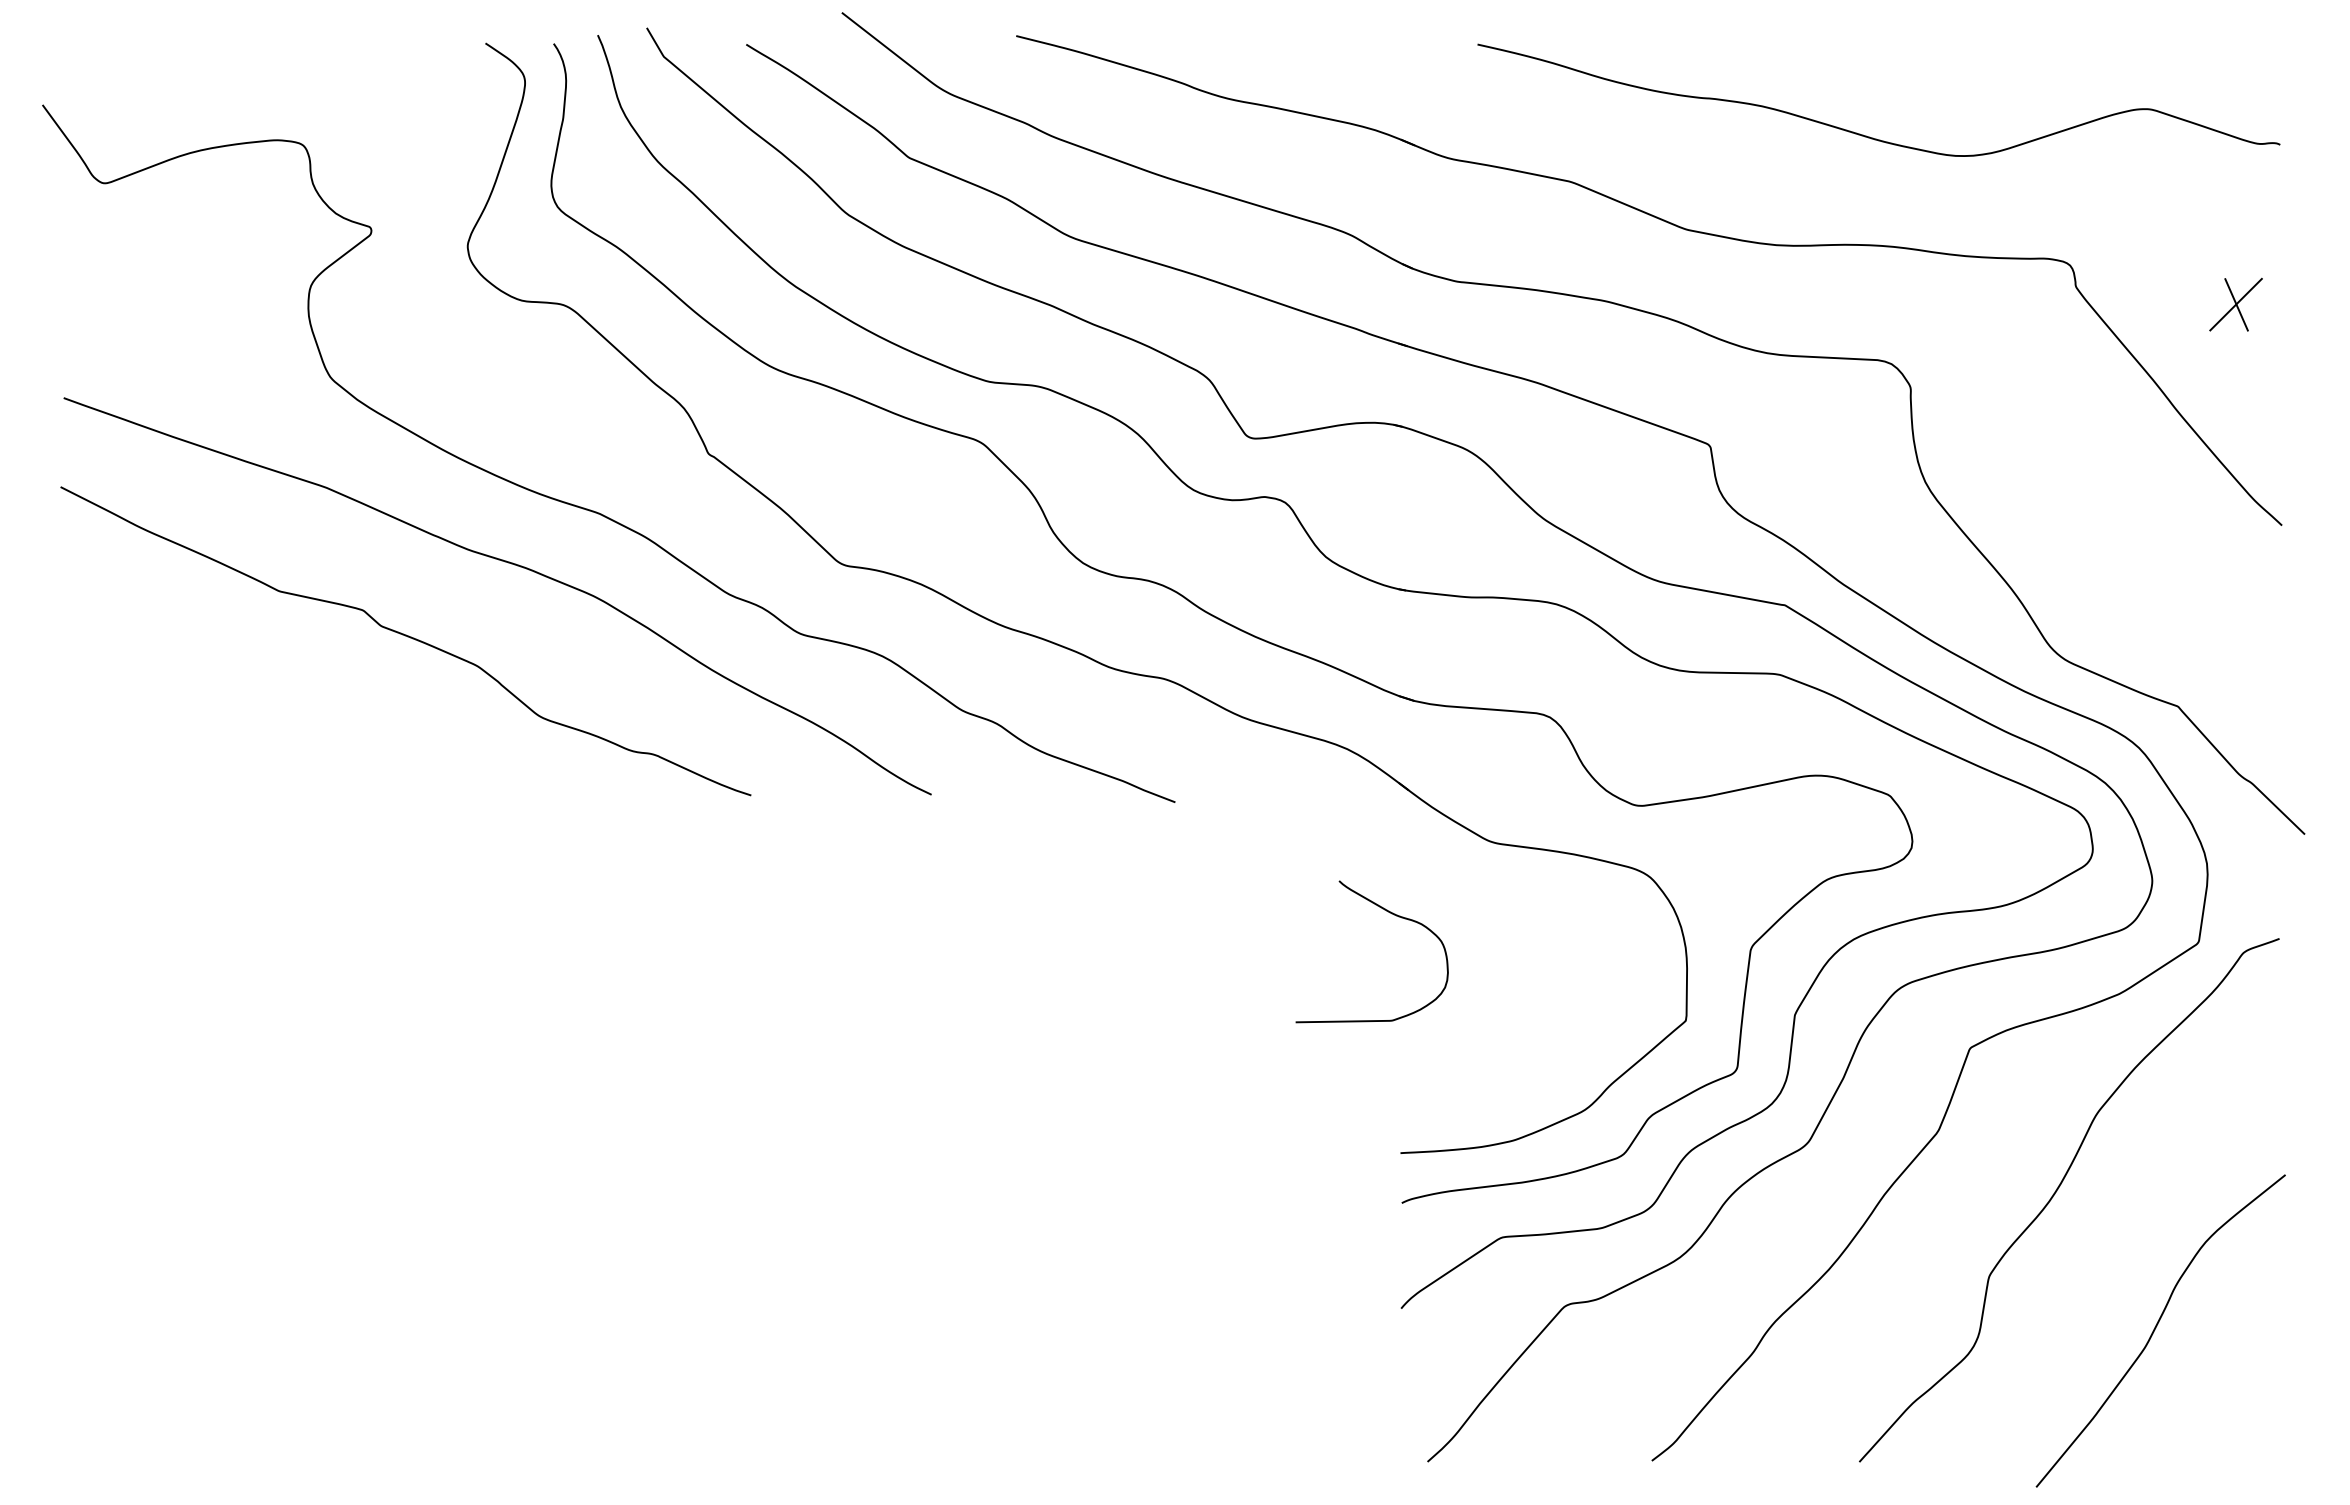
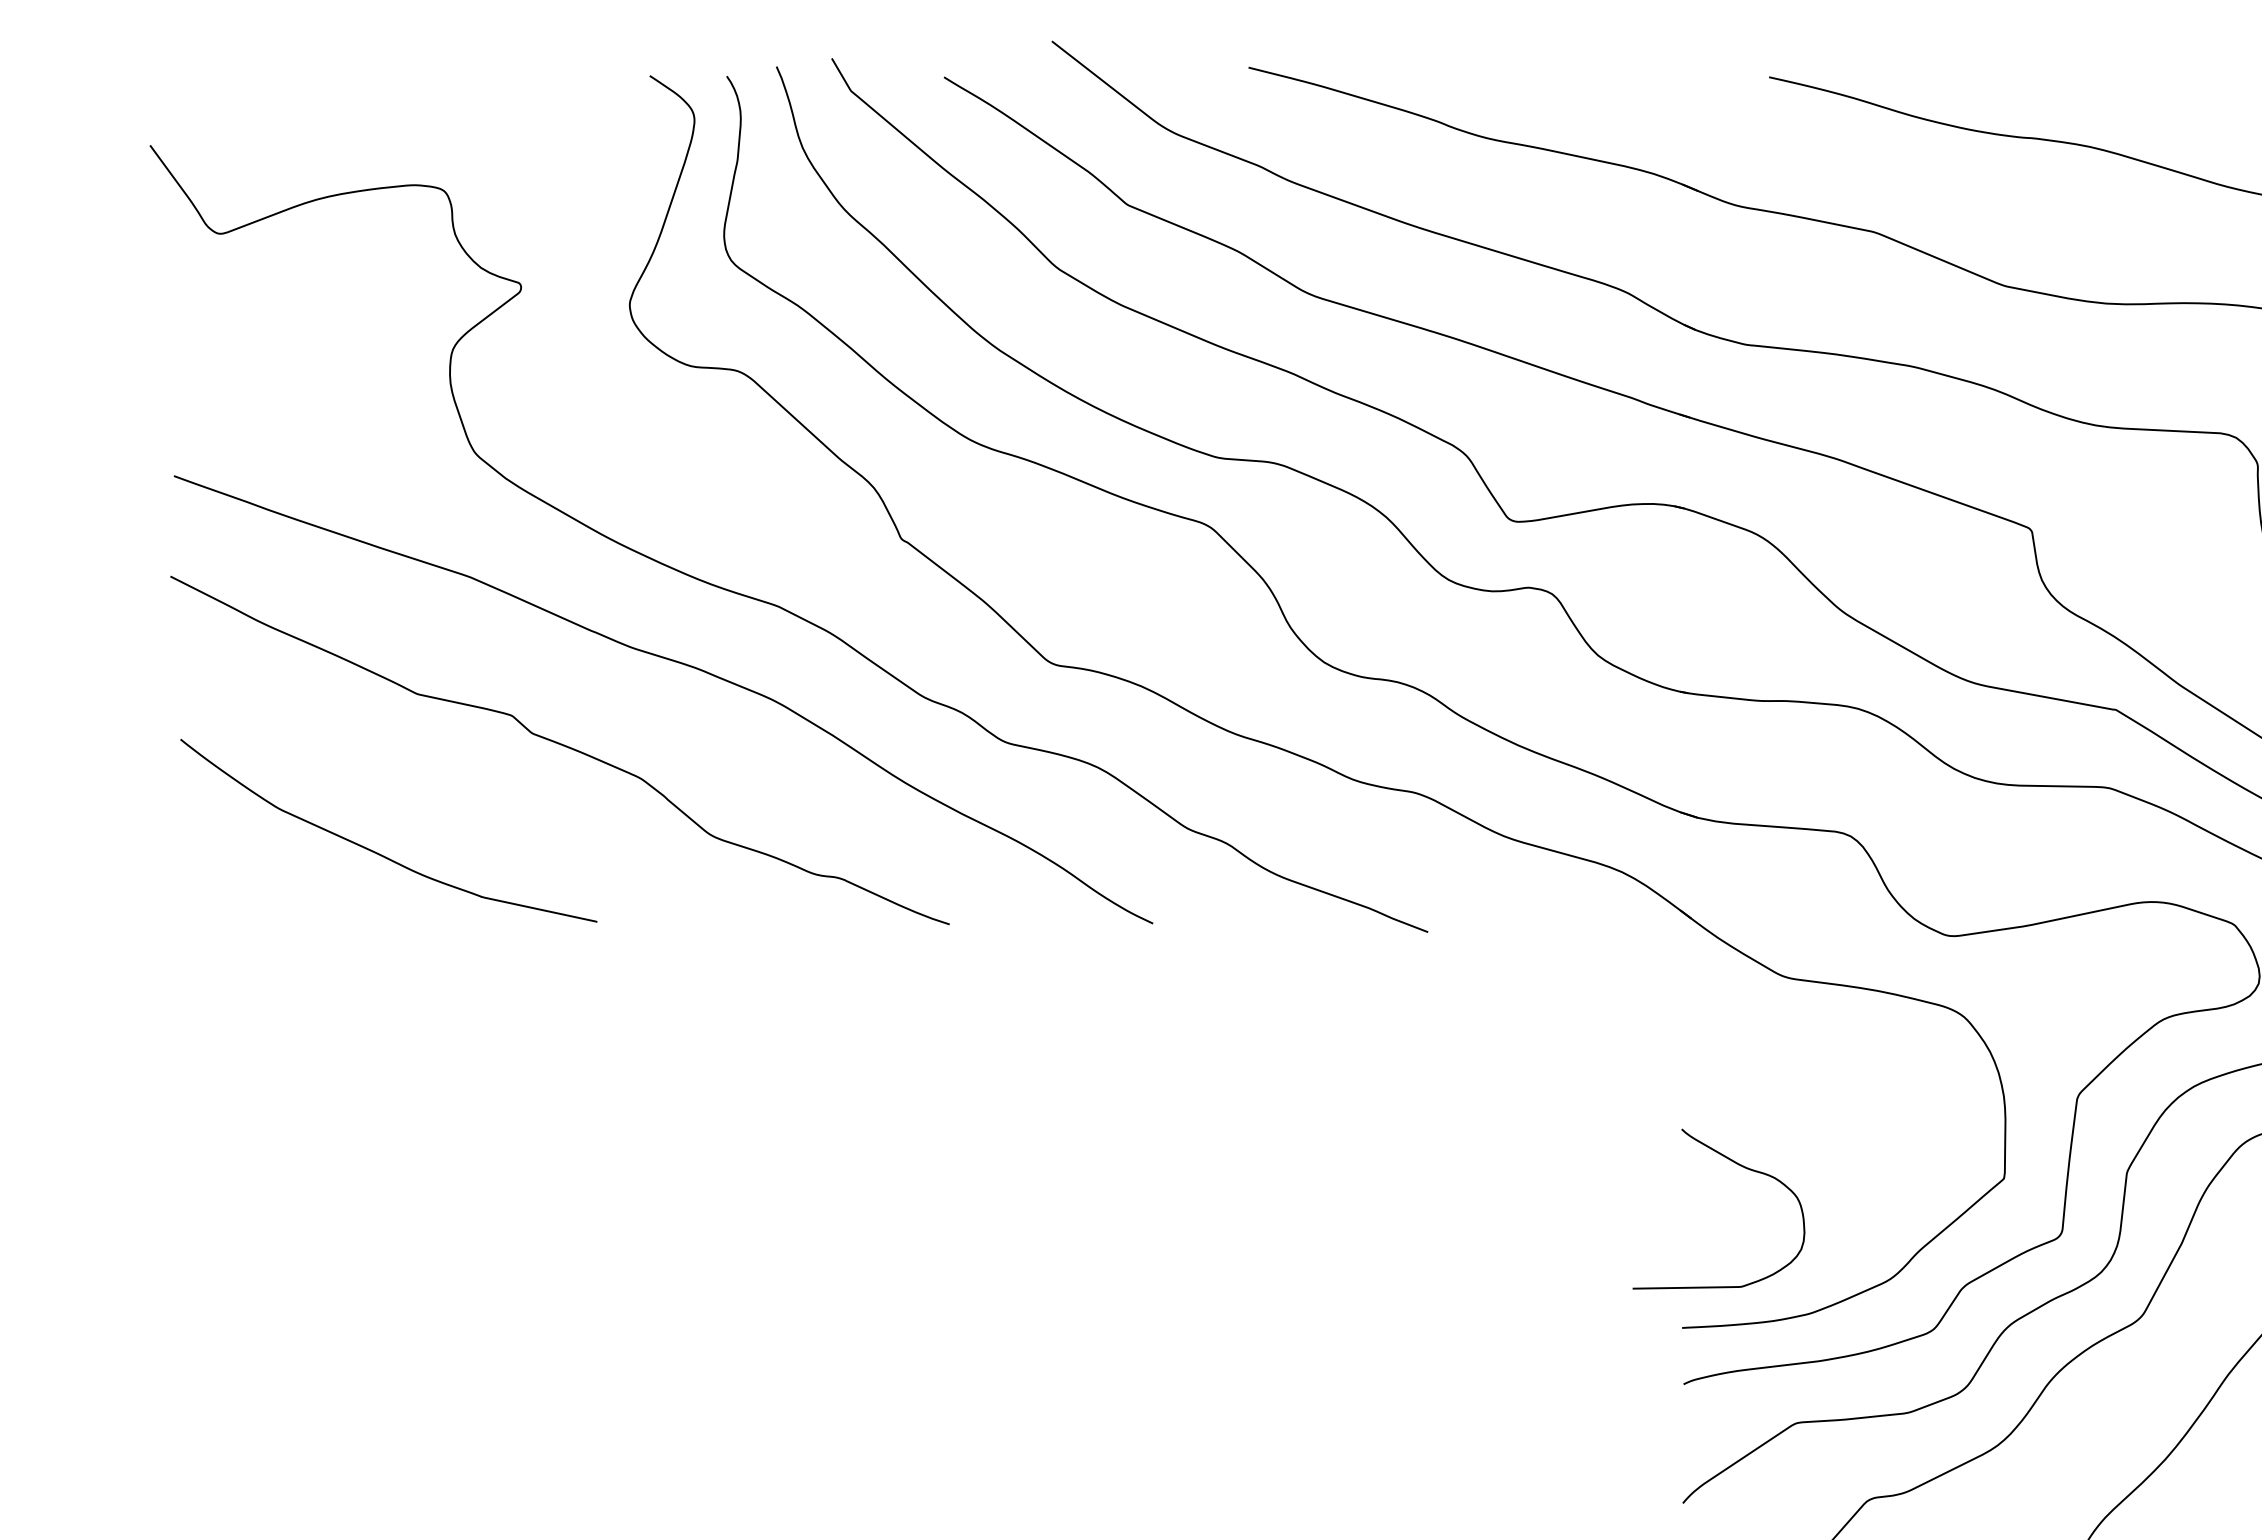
curve: (244, 731) -> (377, 852), added
curve: (1390, 913) -> (1739, 1165), moved

